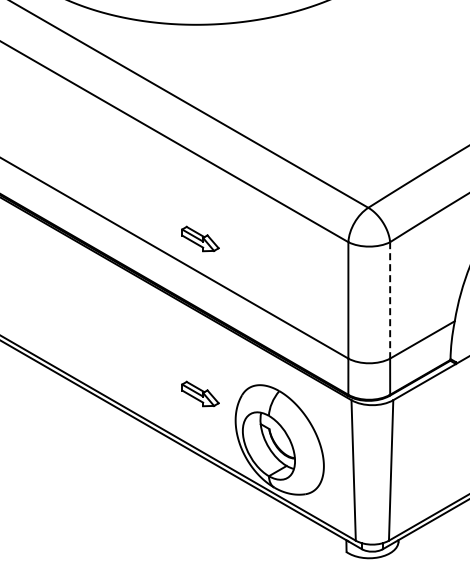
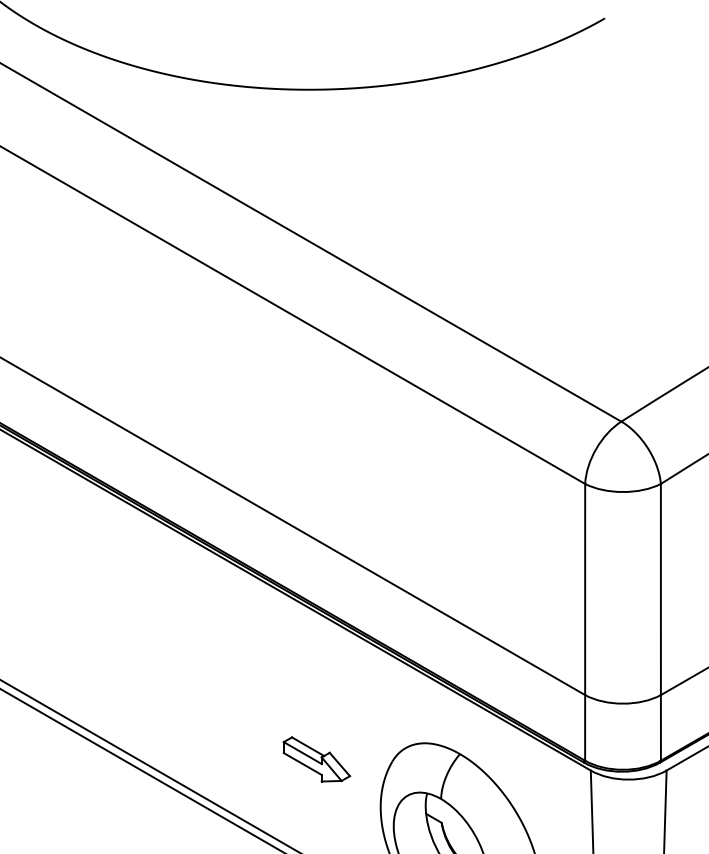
part: (200, 238) -> (316, 477), removed
line: (390, 300) -> (661, 589), dashed -> solid

